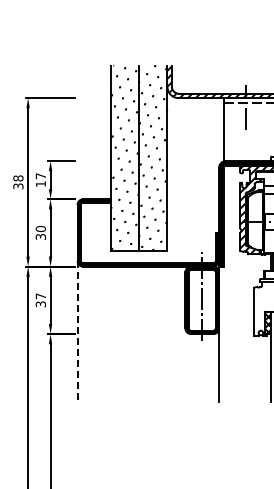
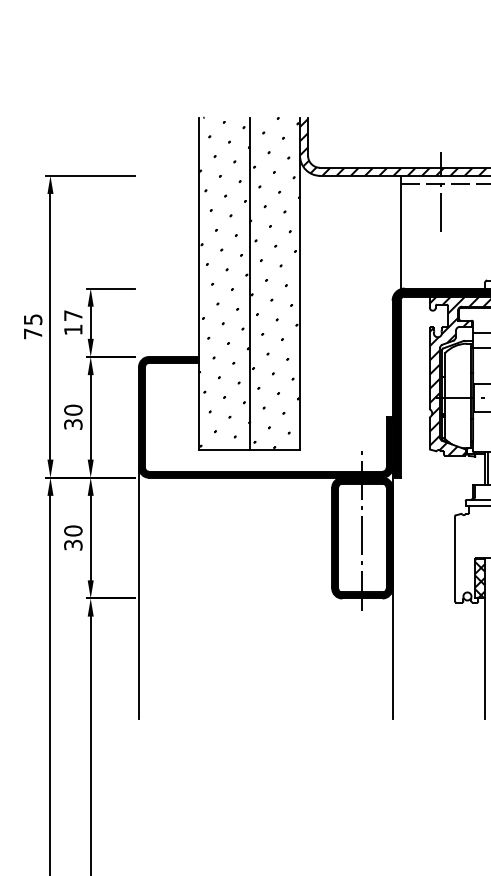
text: (18, 182) -> (33, 326), 38 -> 75
text: (40, 296) -> (72, 531), 37 -> 30
line: (77, 331) -> (138, 593), dashed -> solid

